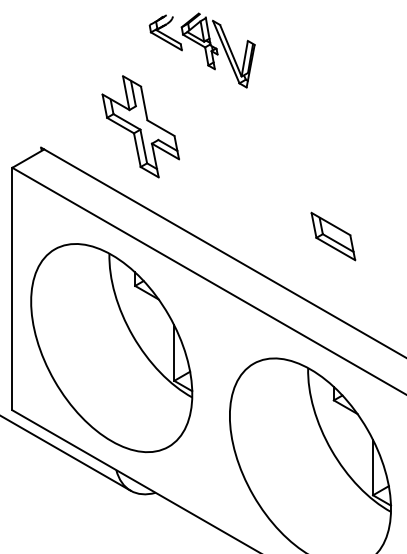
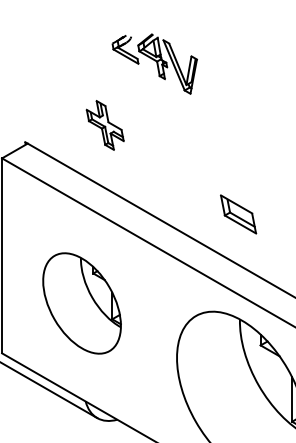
part: (140, 126) -> (105, 125), size x0.6
part: (333, 236) -> (238, 214), moved
part: (111, 348) -> (81, 303), size x0.6

